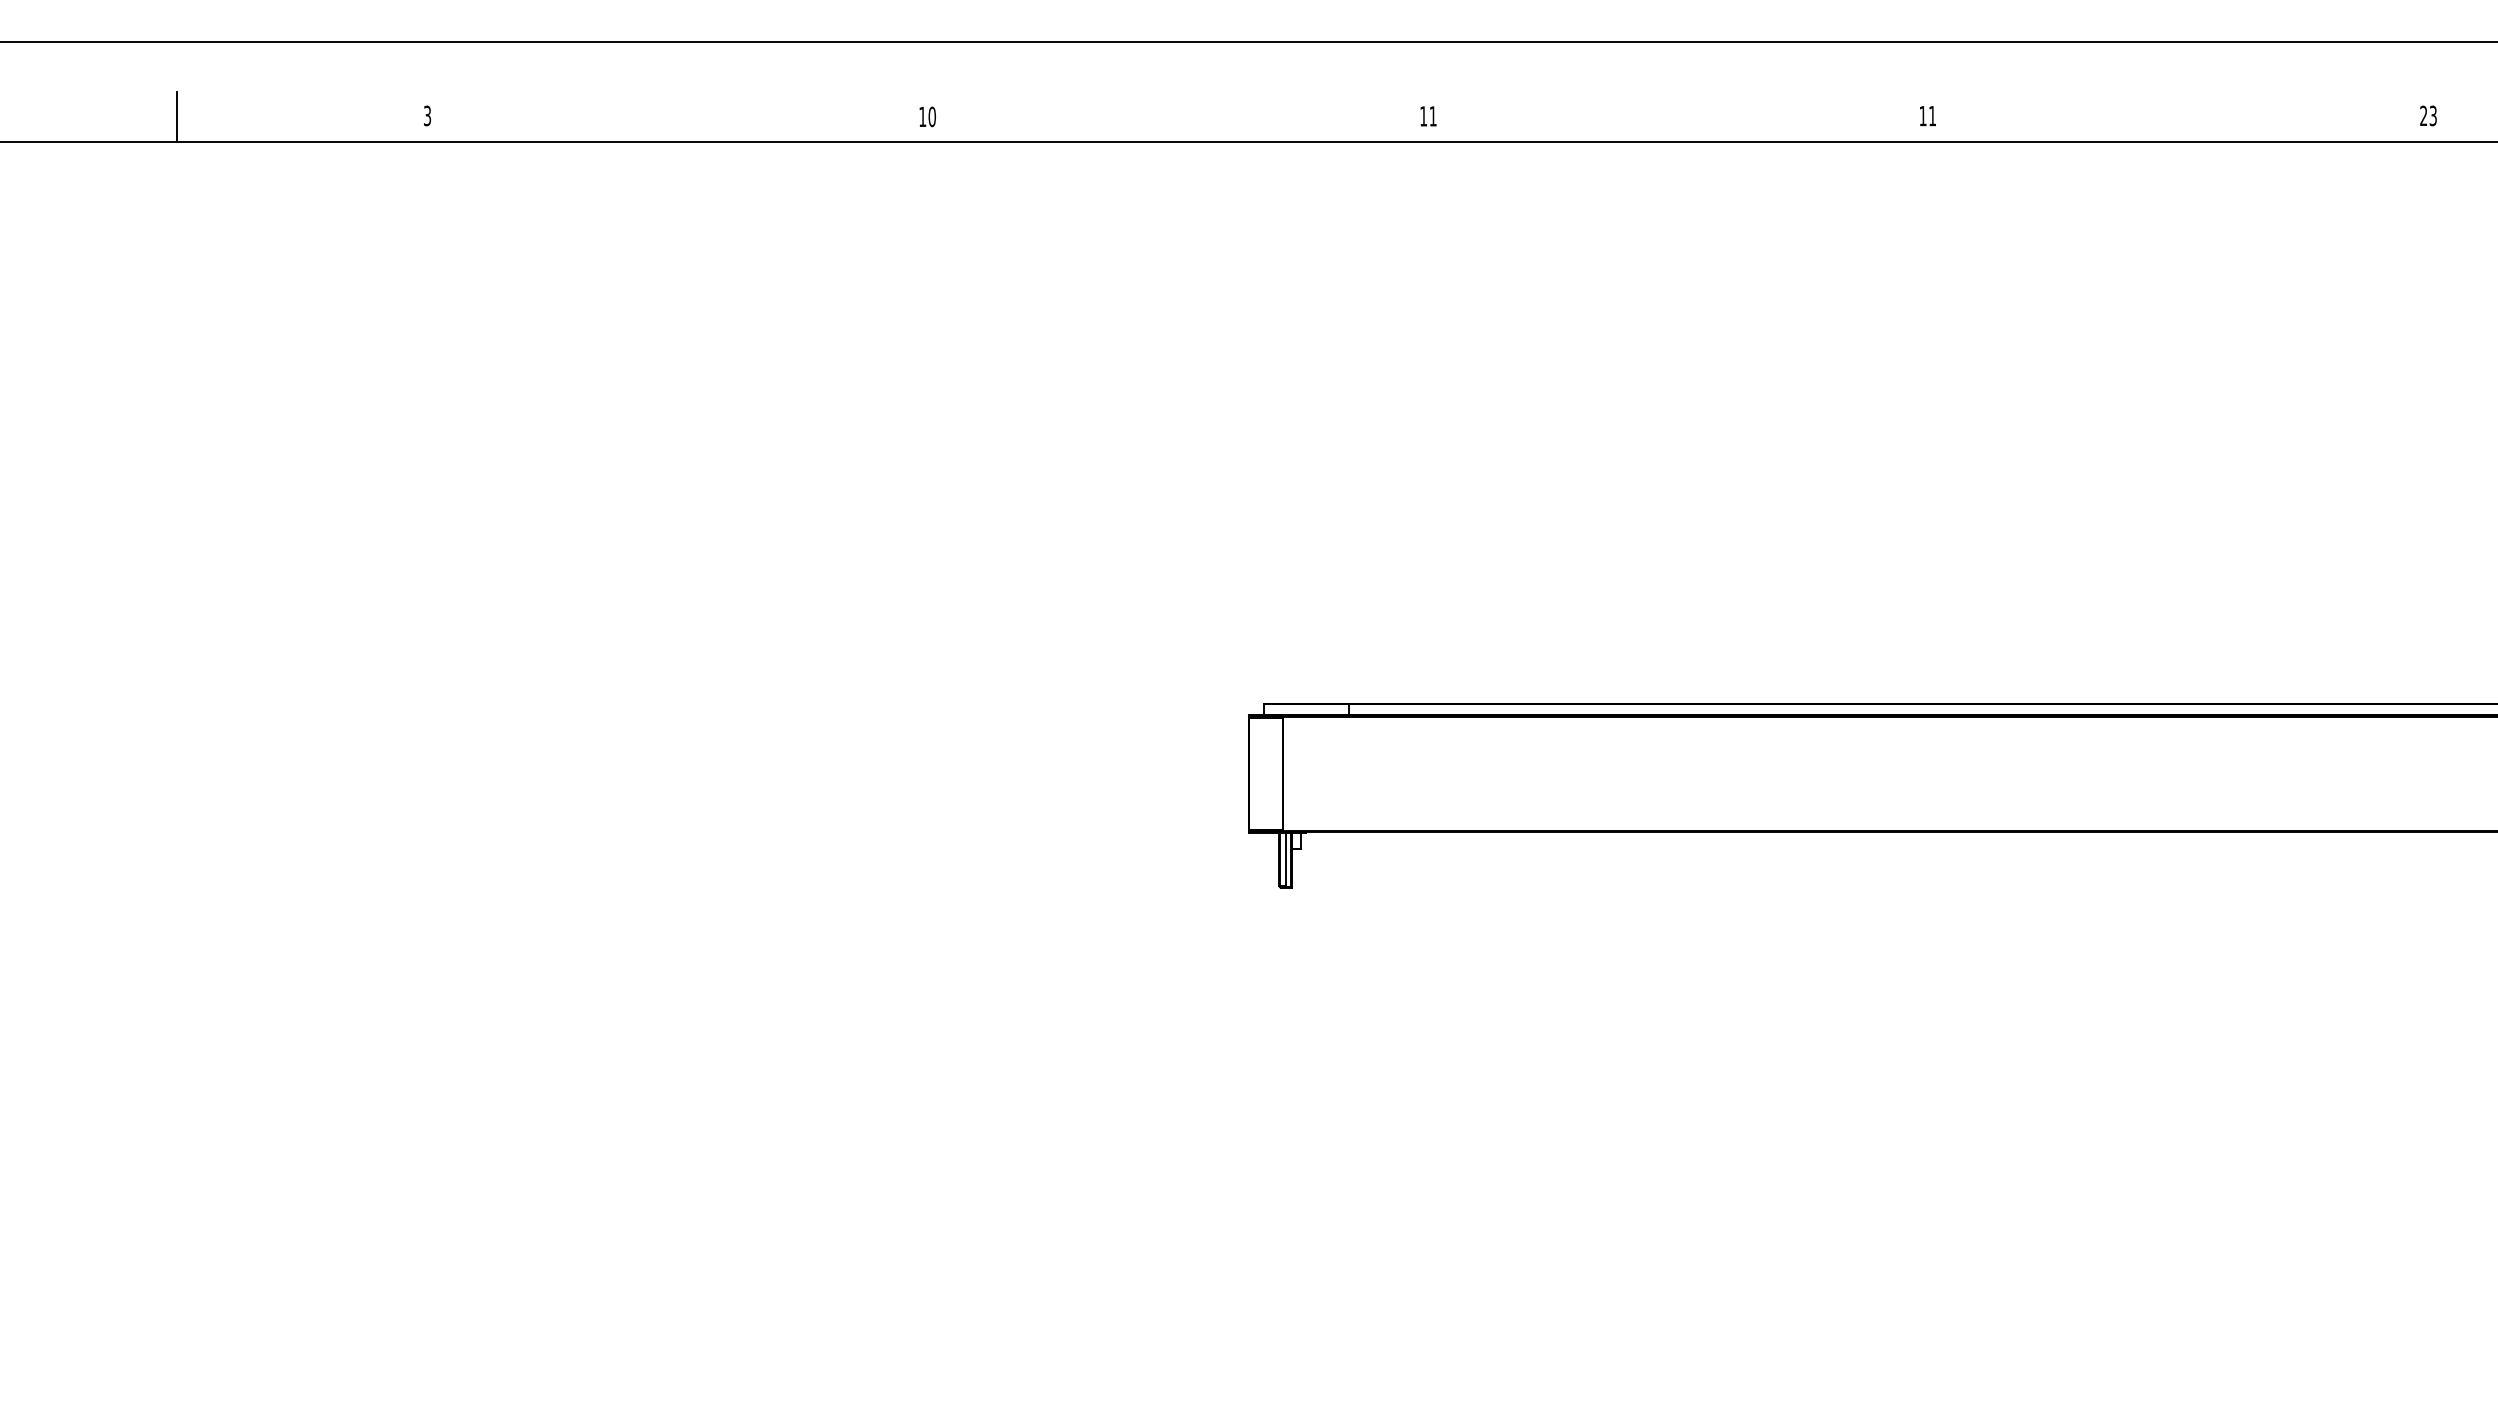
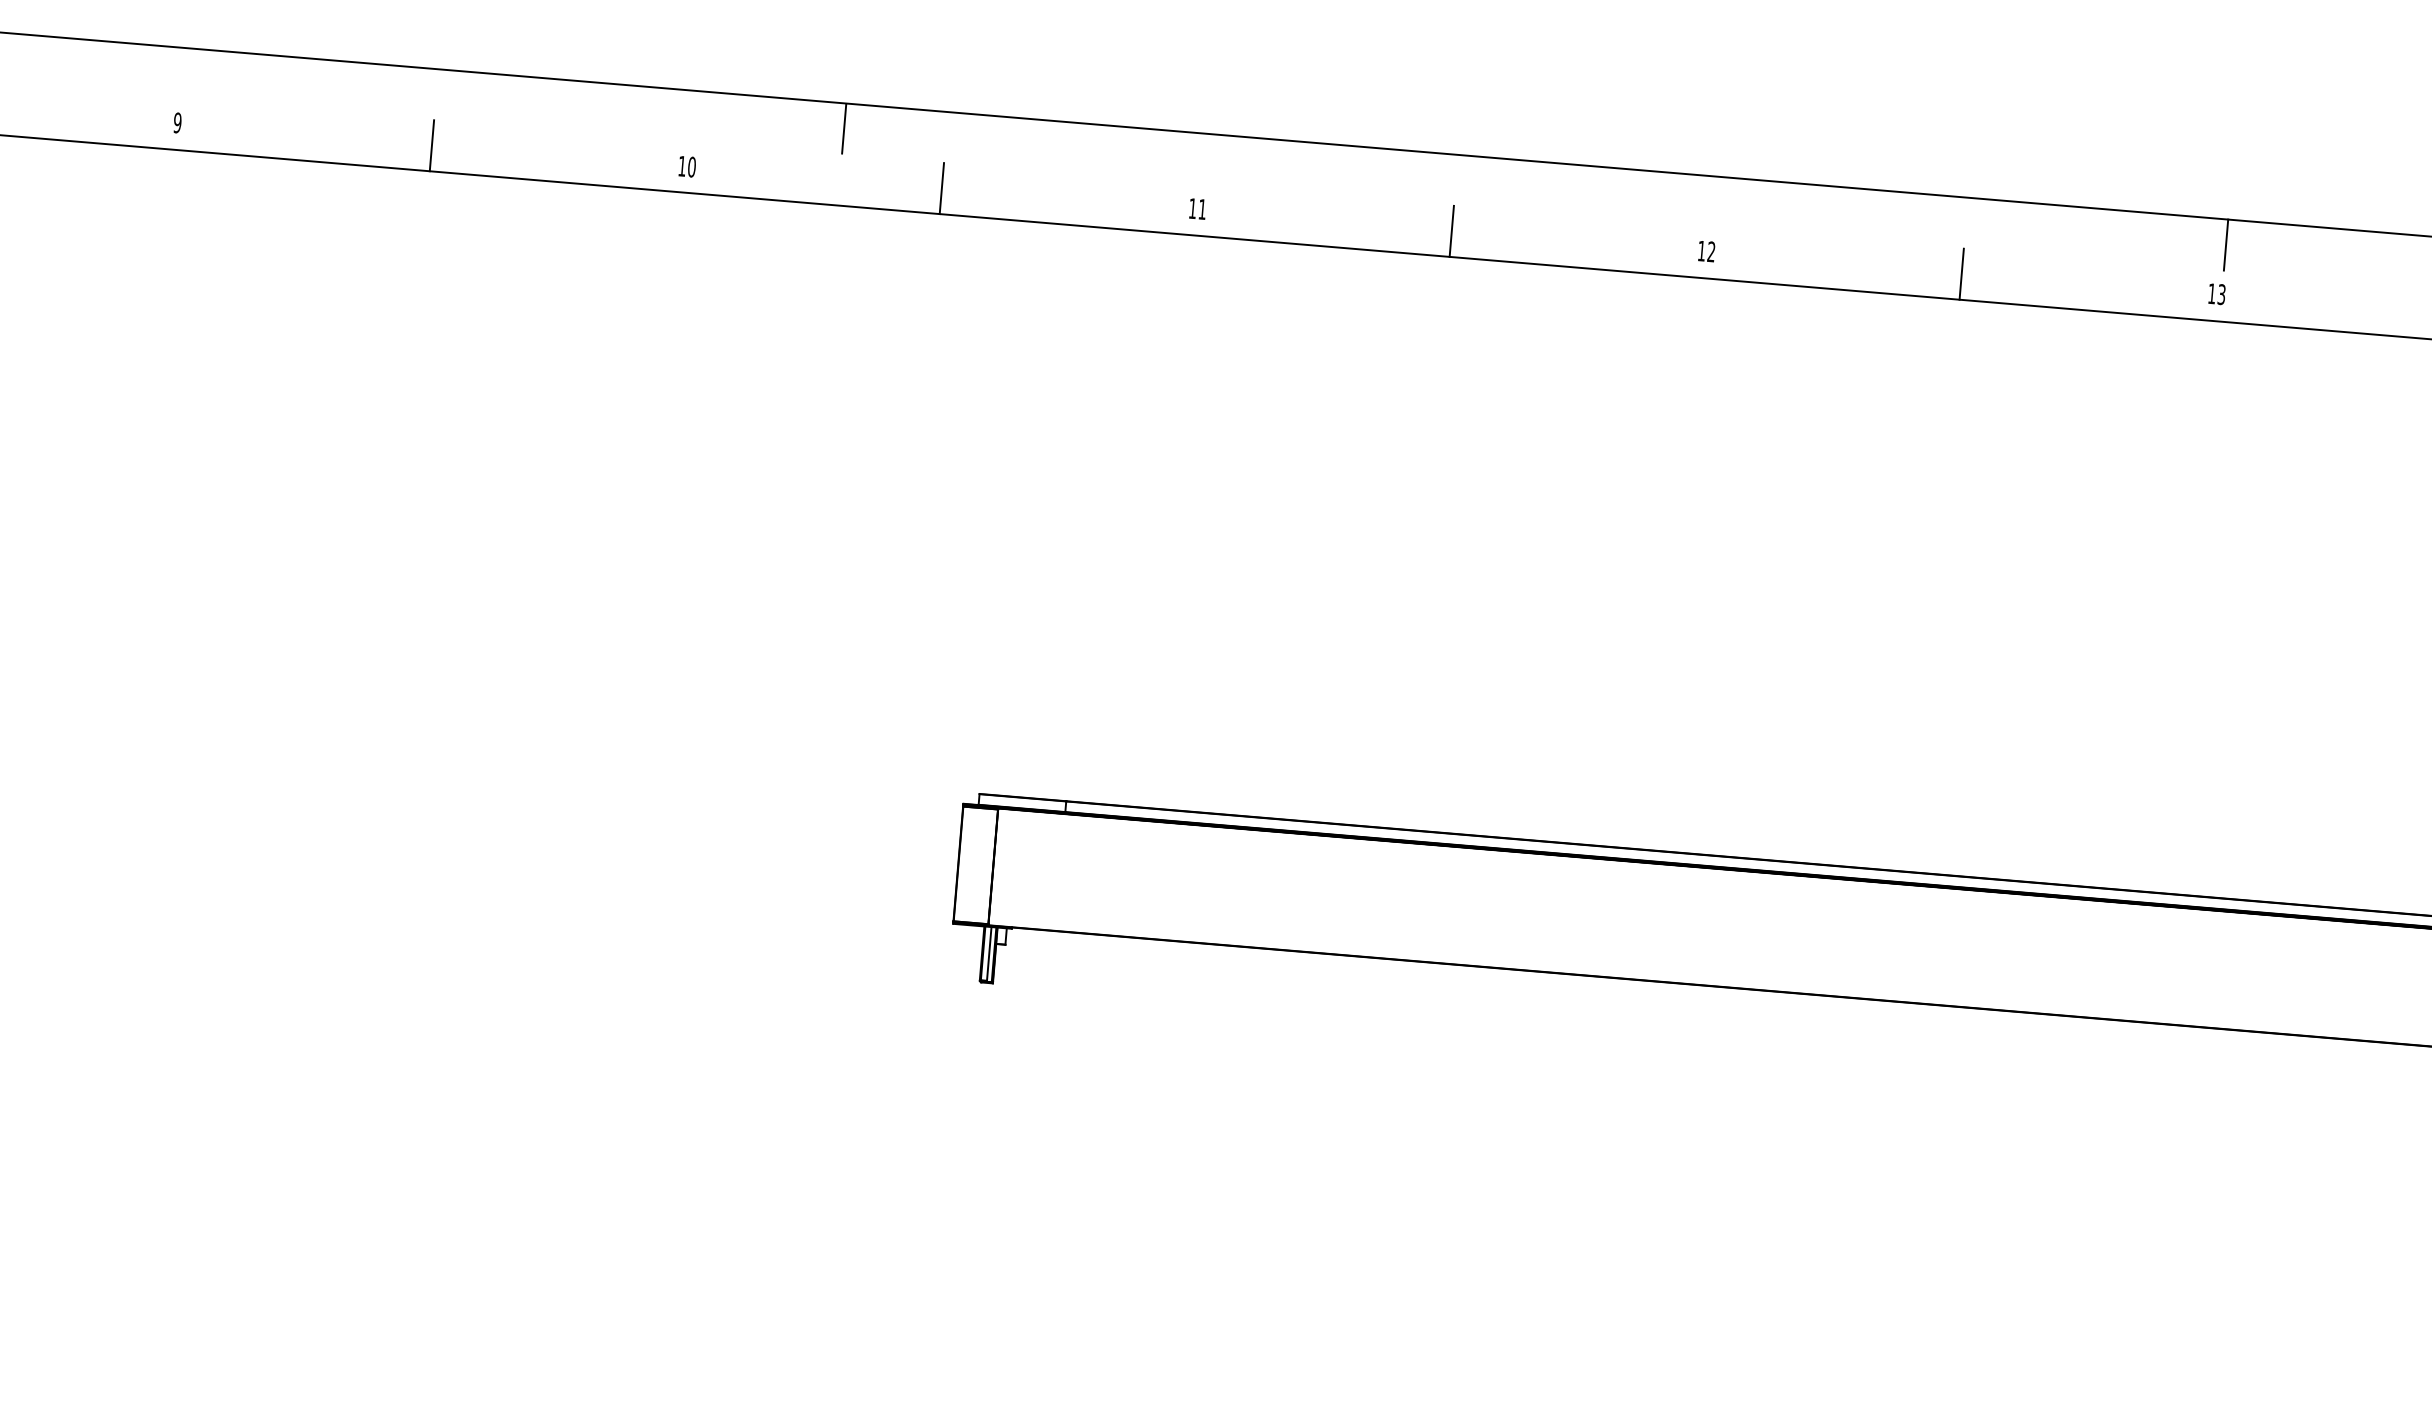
line: (1077, 67) -> (844, 129), added
line: (2433, 67) -> (2226, 245), added
text: (427, 115) -> (177, 122), 3 -> 9
text: (1932, 115) -> (1711, 251), 11 -> 12
text: (2423, 115) -> (2211, 293), 23 -> 13
line: (677, 117) -> (432, 145), added
line: (1177, 117) -> (941, 188), added
line: (1677, 117) -> (1451, 231), added
line: (2178, 117) -> (1961, 274), added

